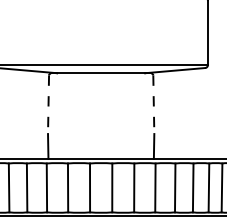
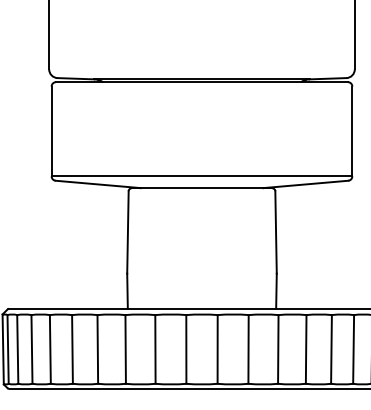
line: (48, 104) -> (127, 232), dashed -> solid
line: (154, 104) -> (276, 232), dashed -> solid

